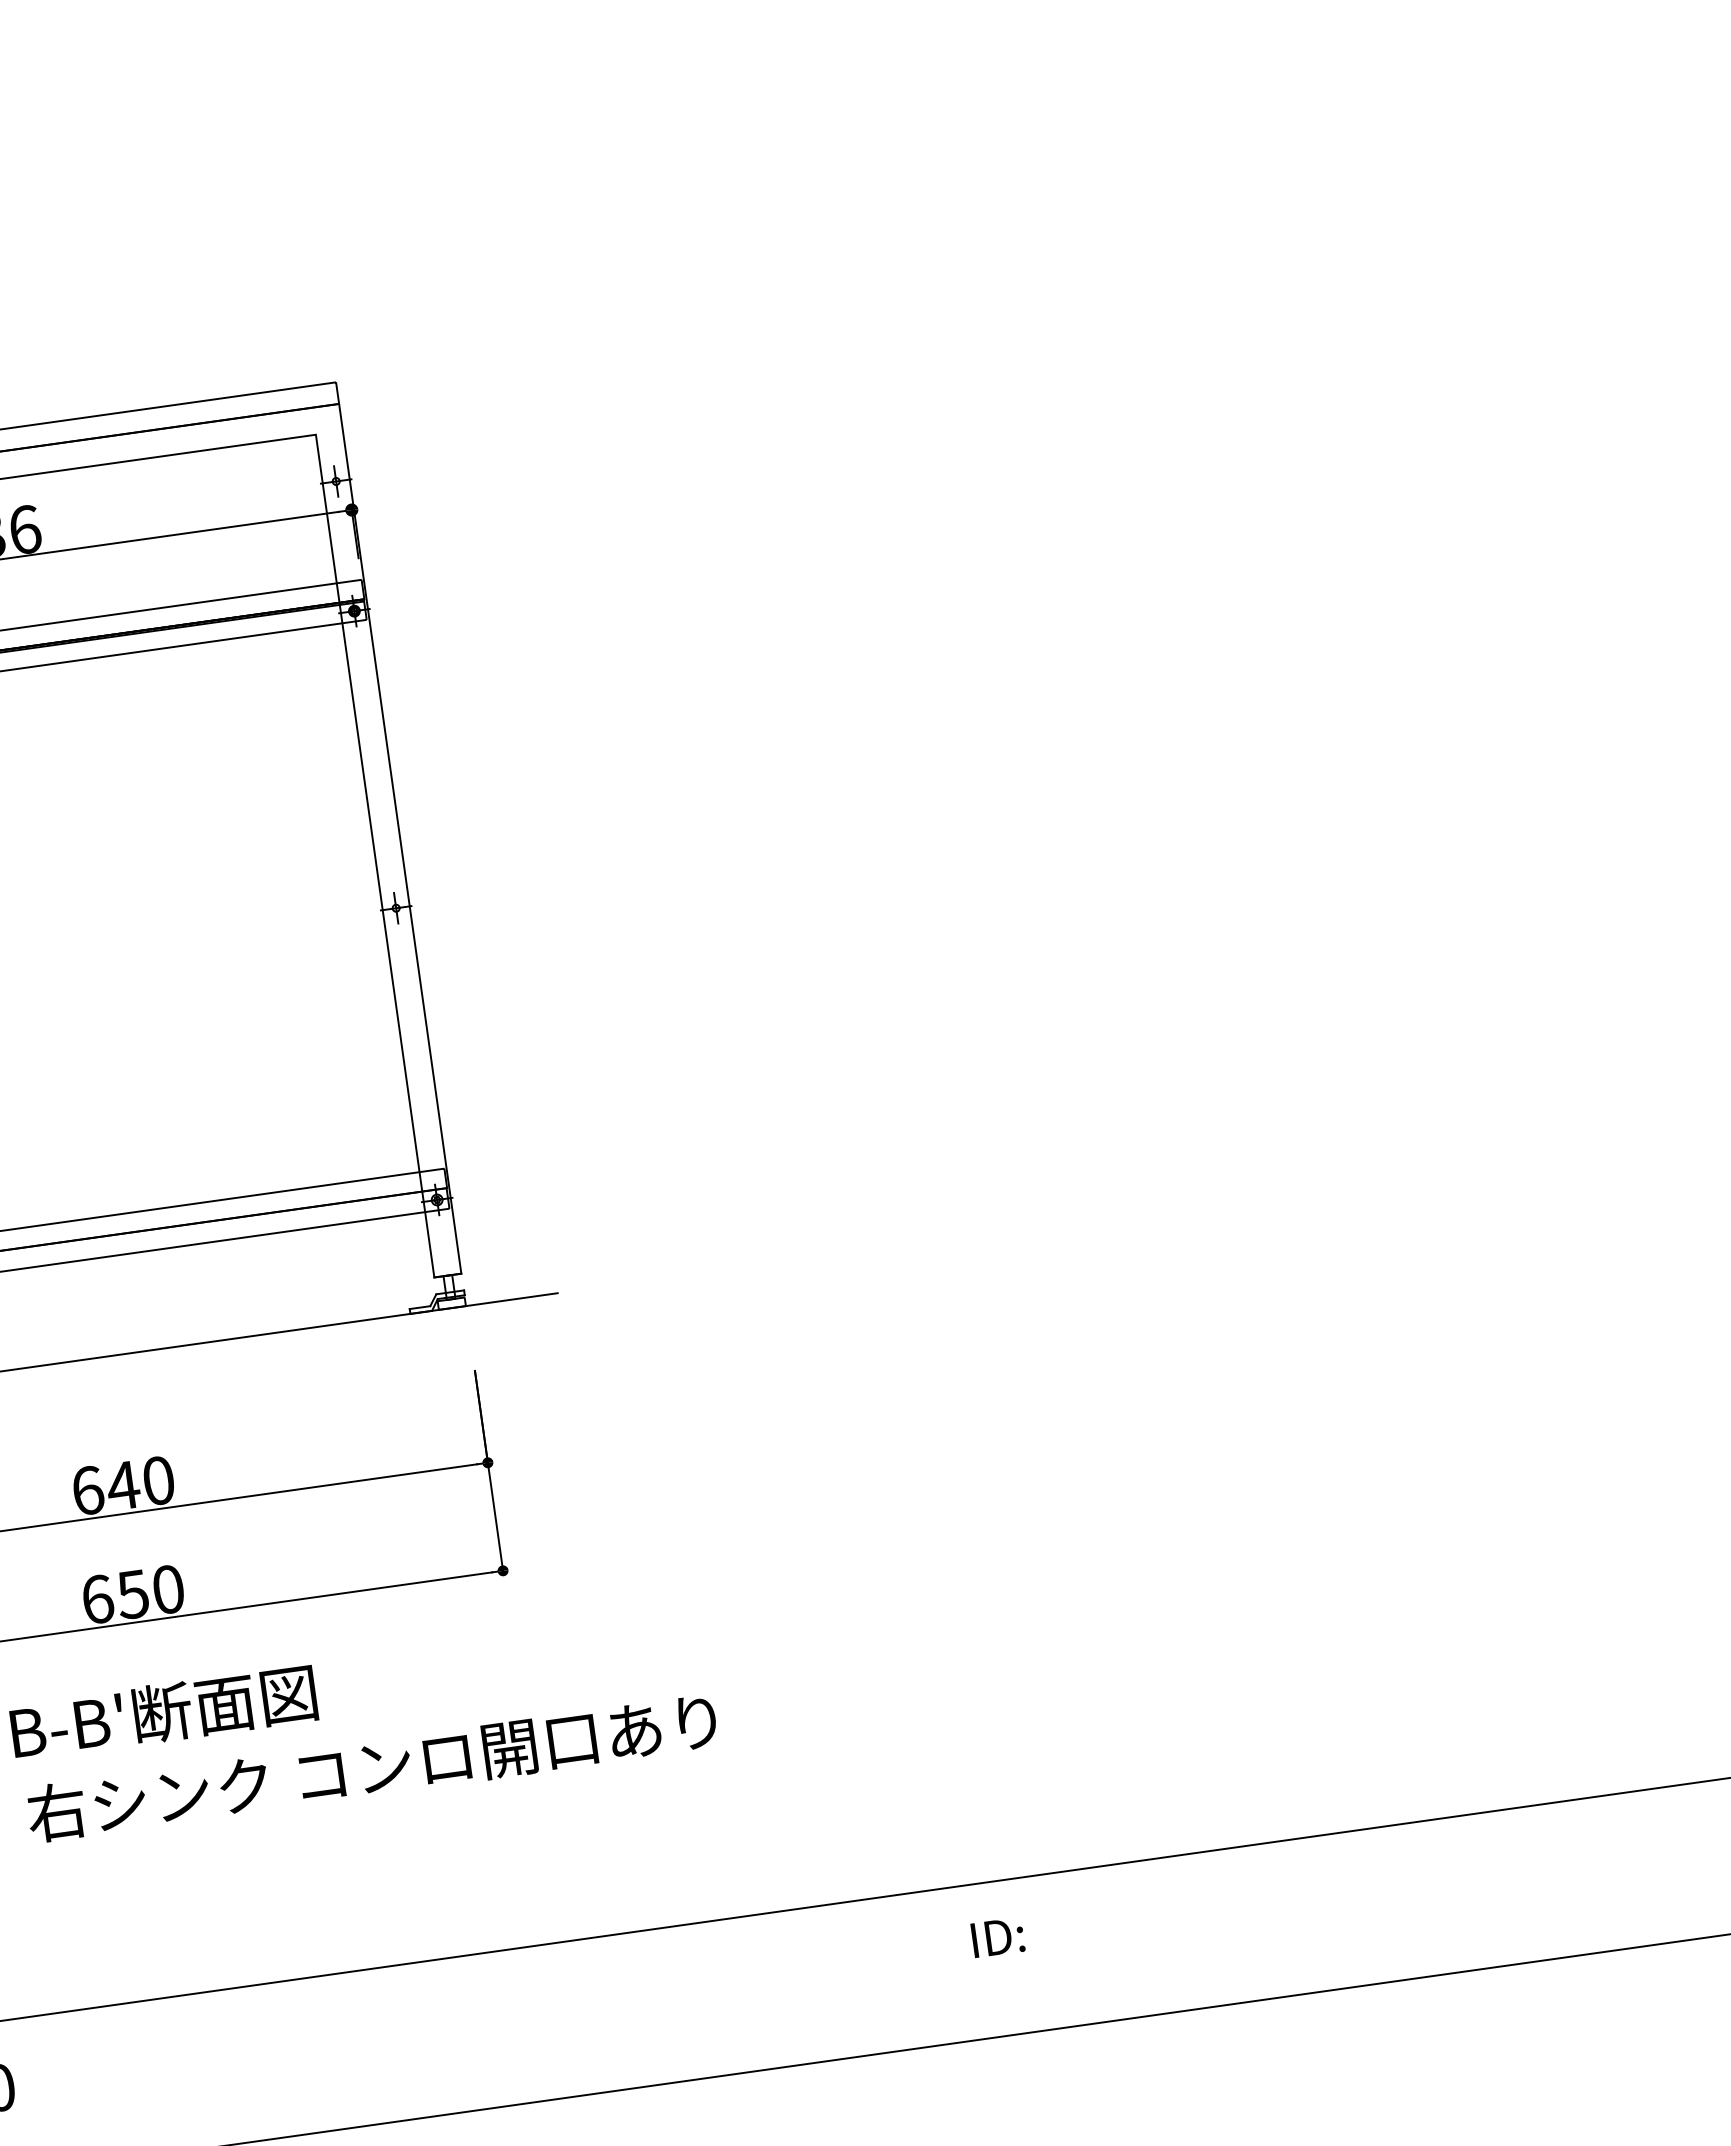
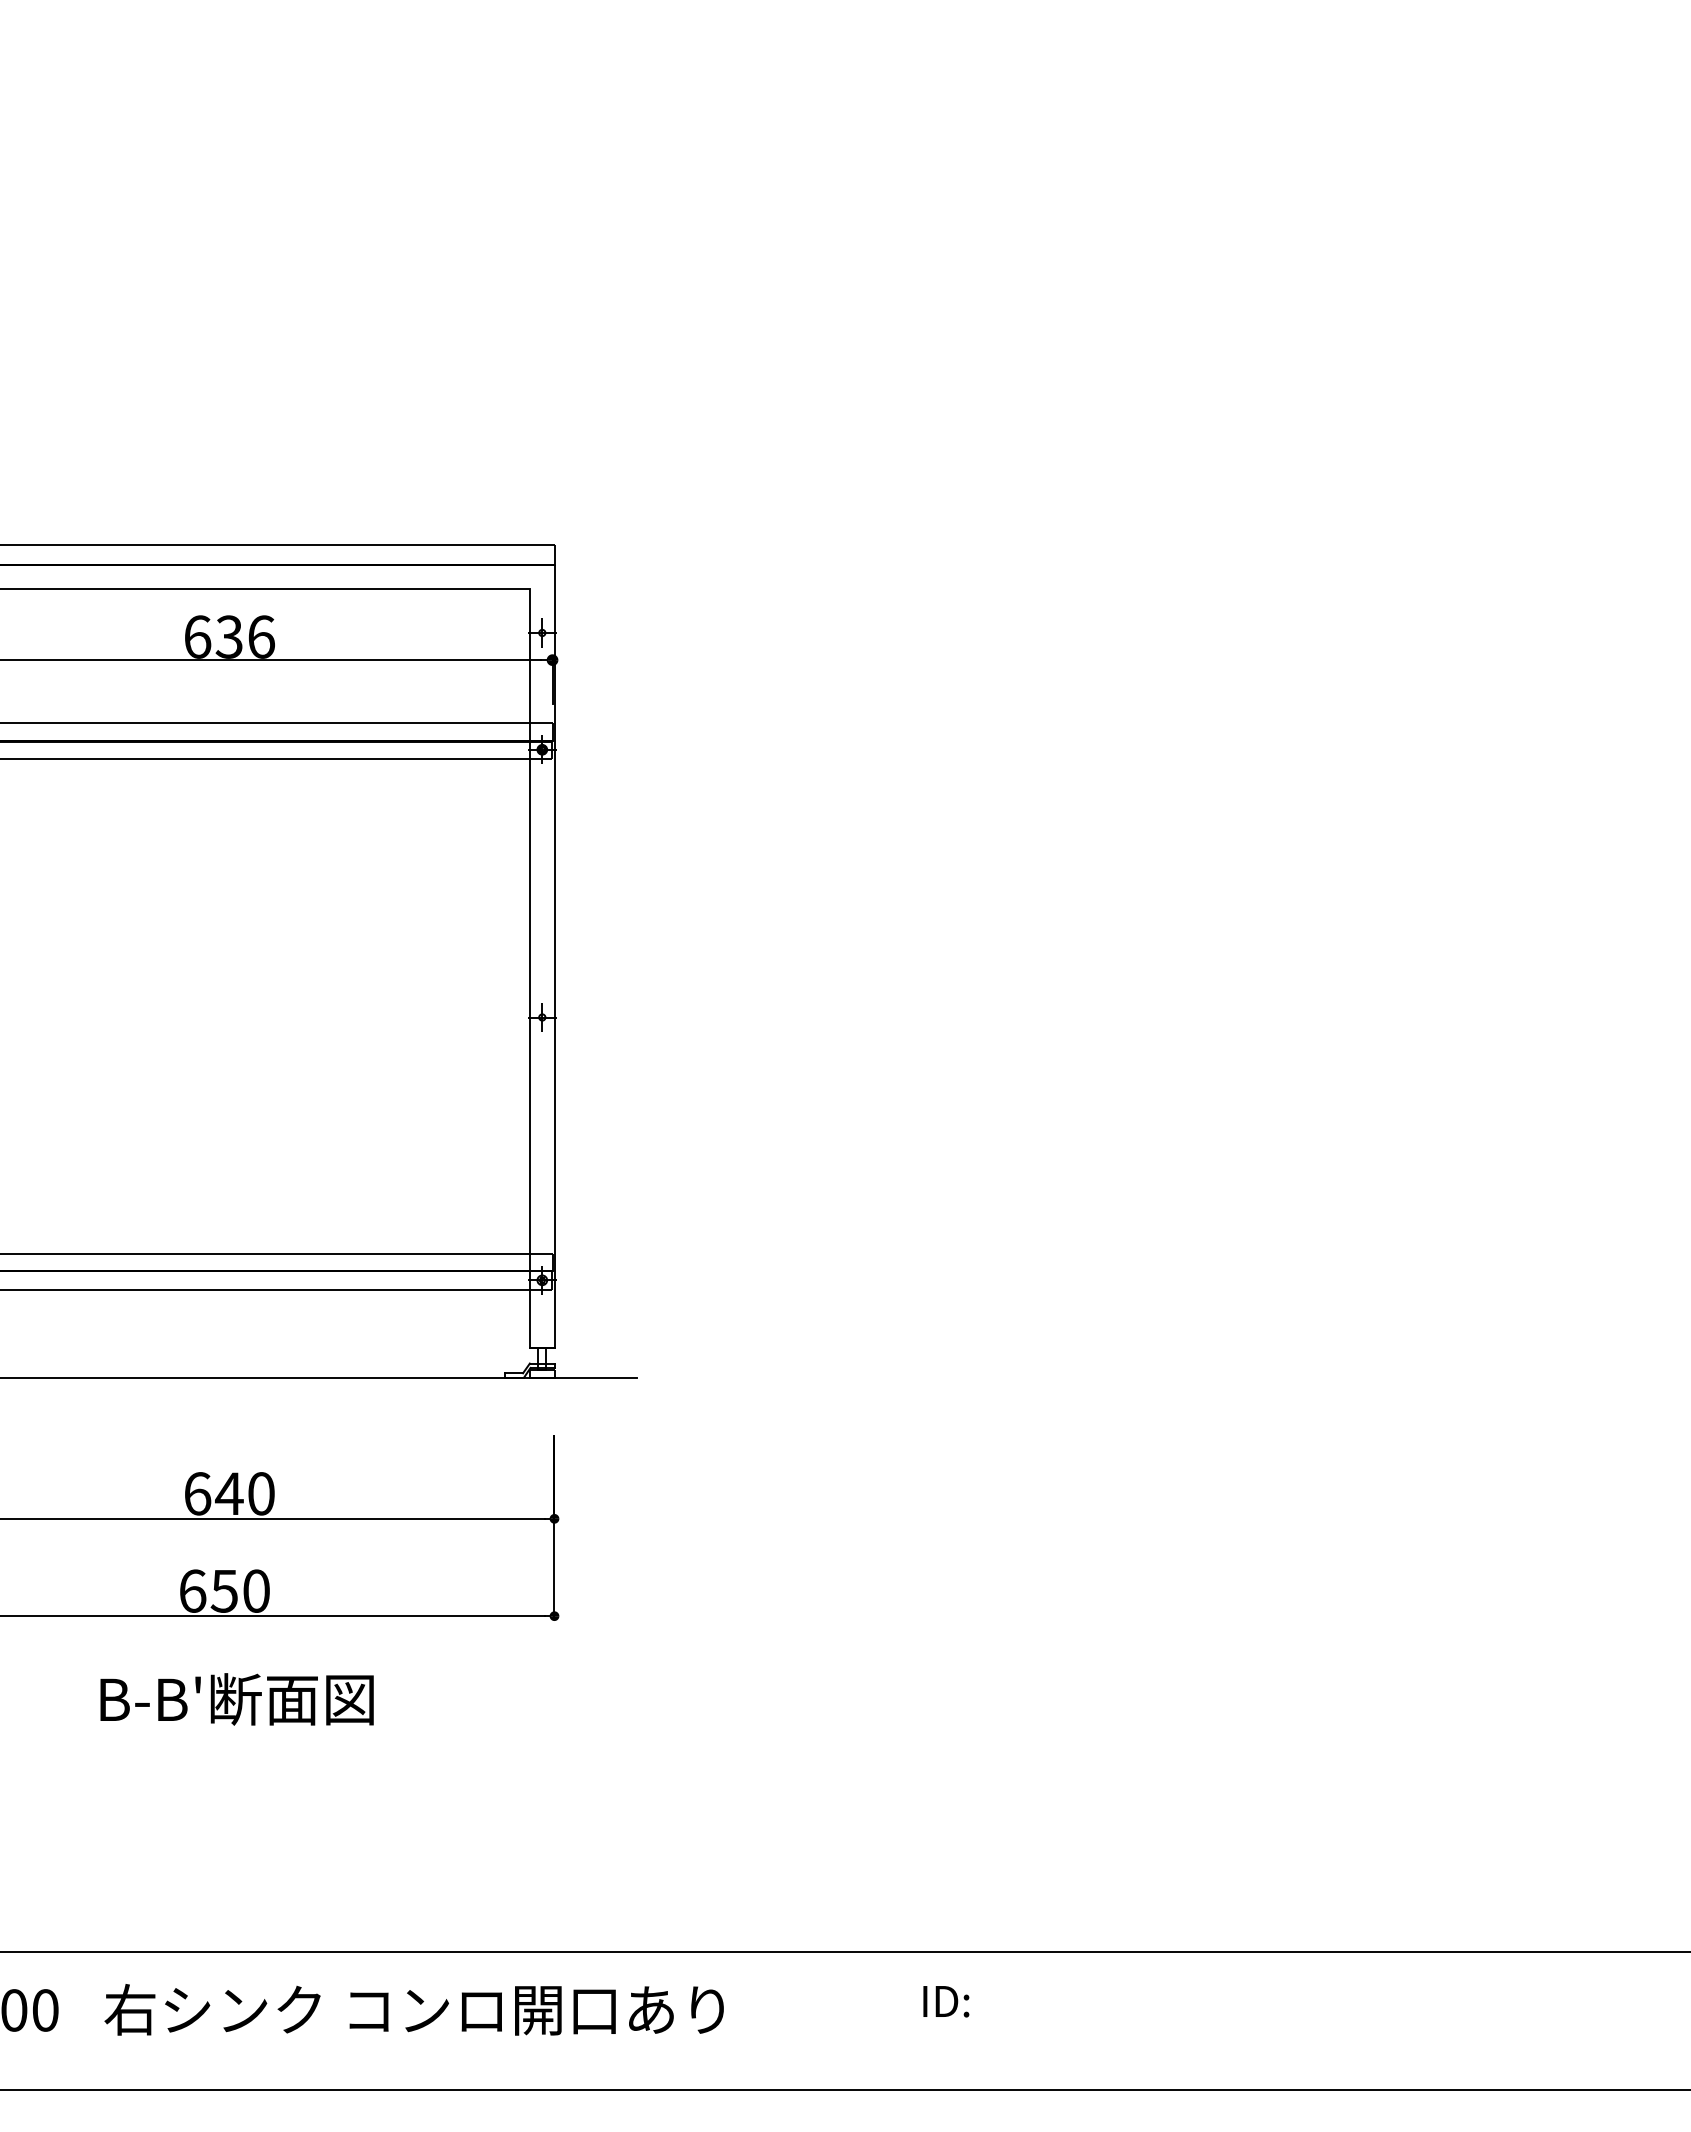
text: (371, 1767) -> (413, 2009), moved

